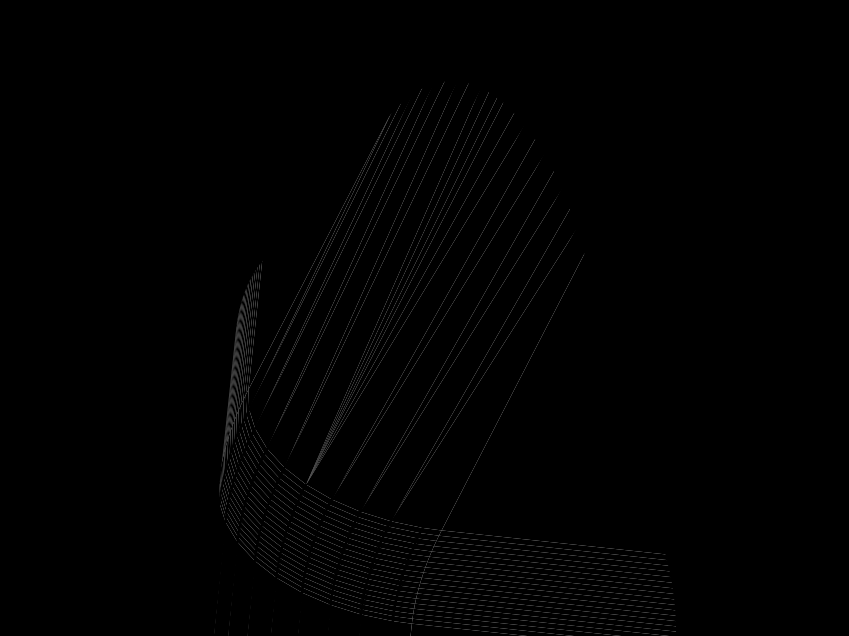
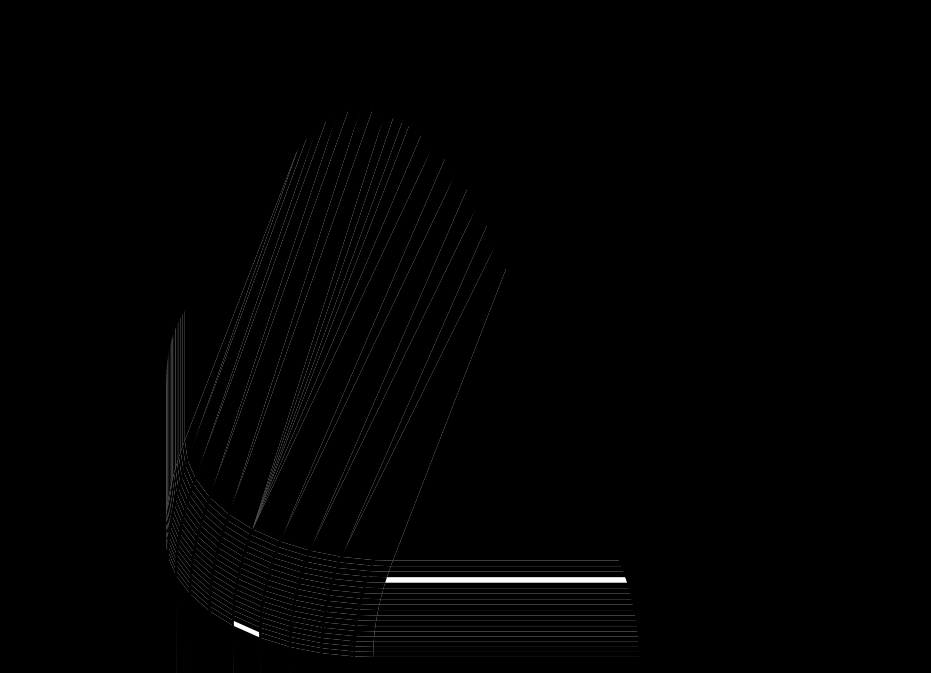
fill: (552, 561) -> (506, 579), removed
fill: (289, 582) -> (246, 628), removed

